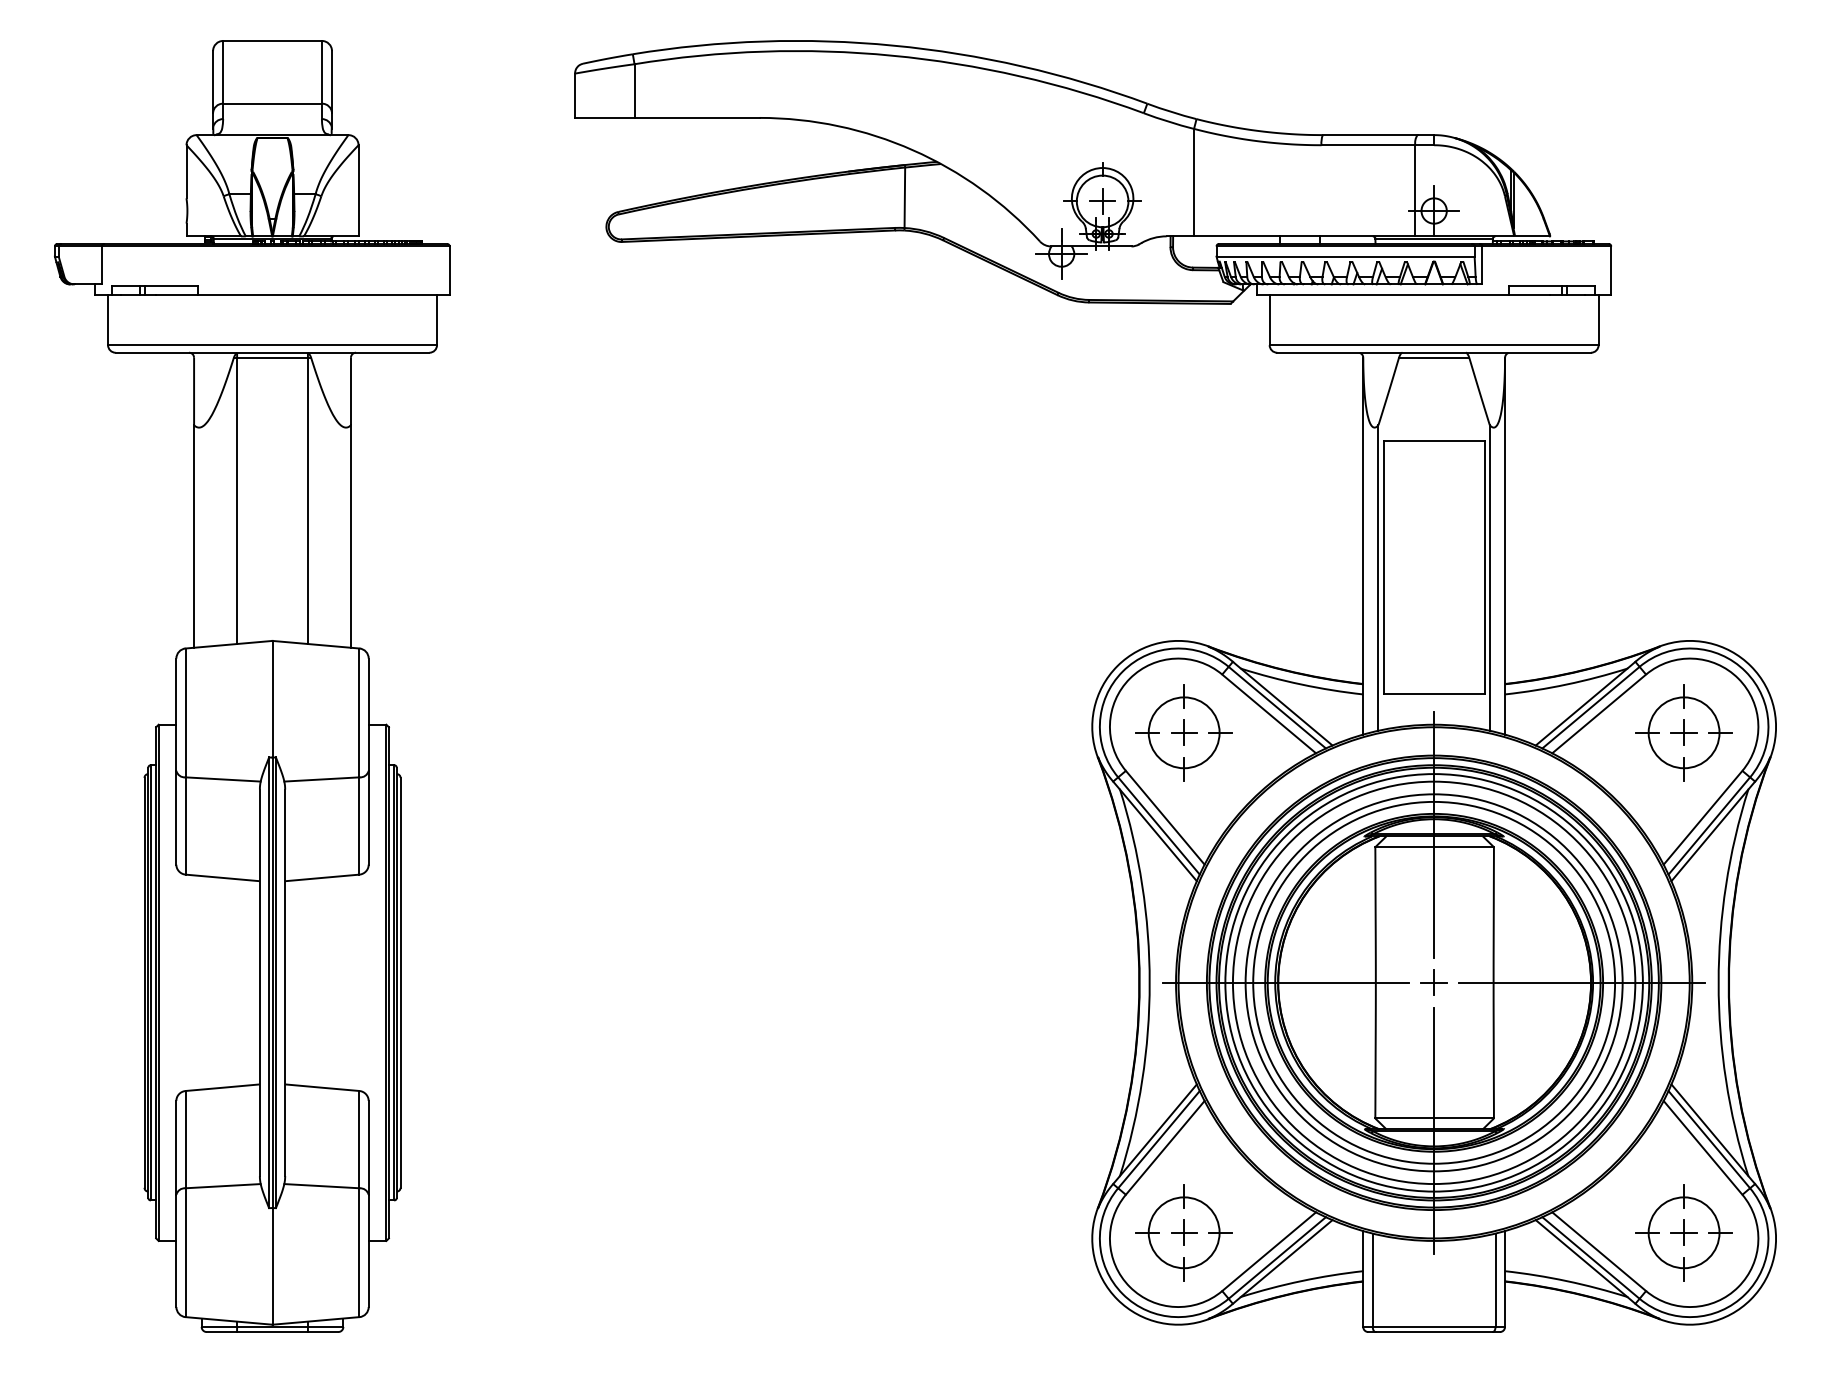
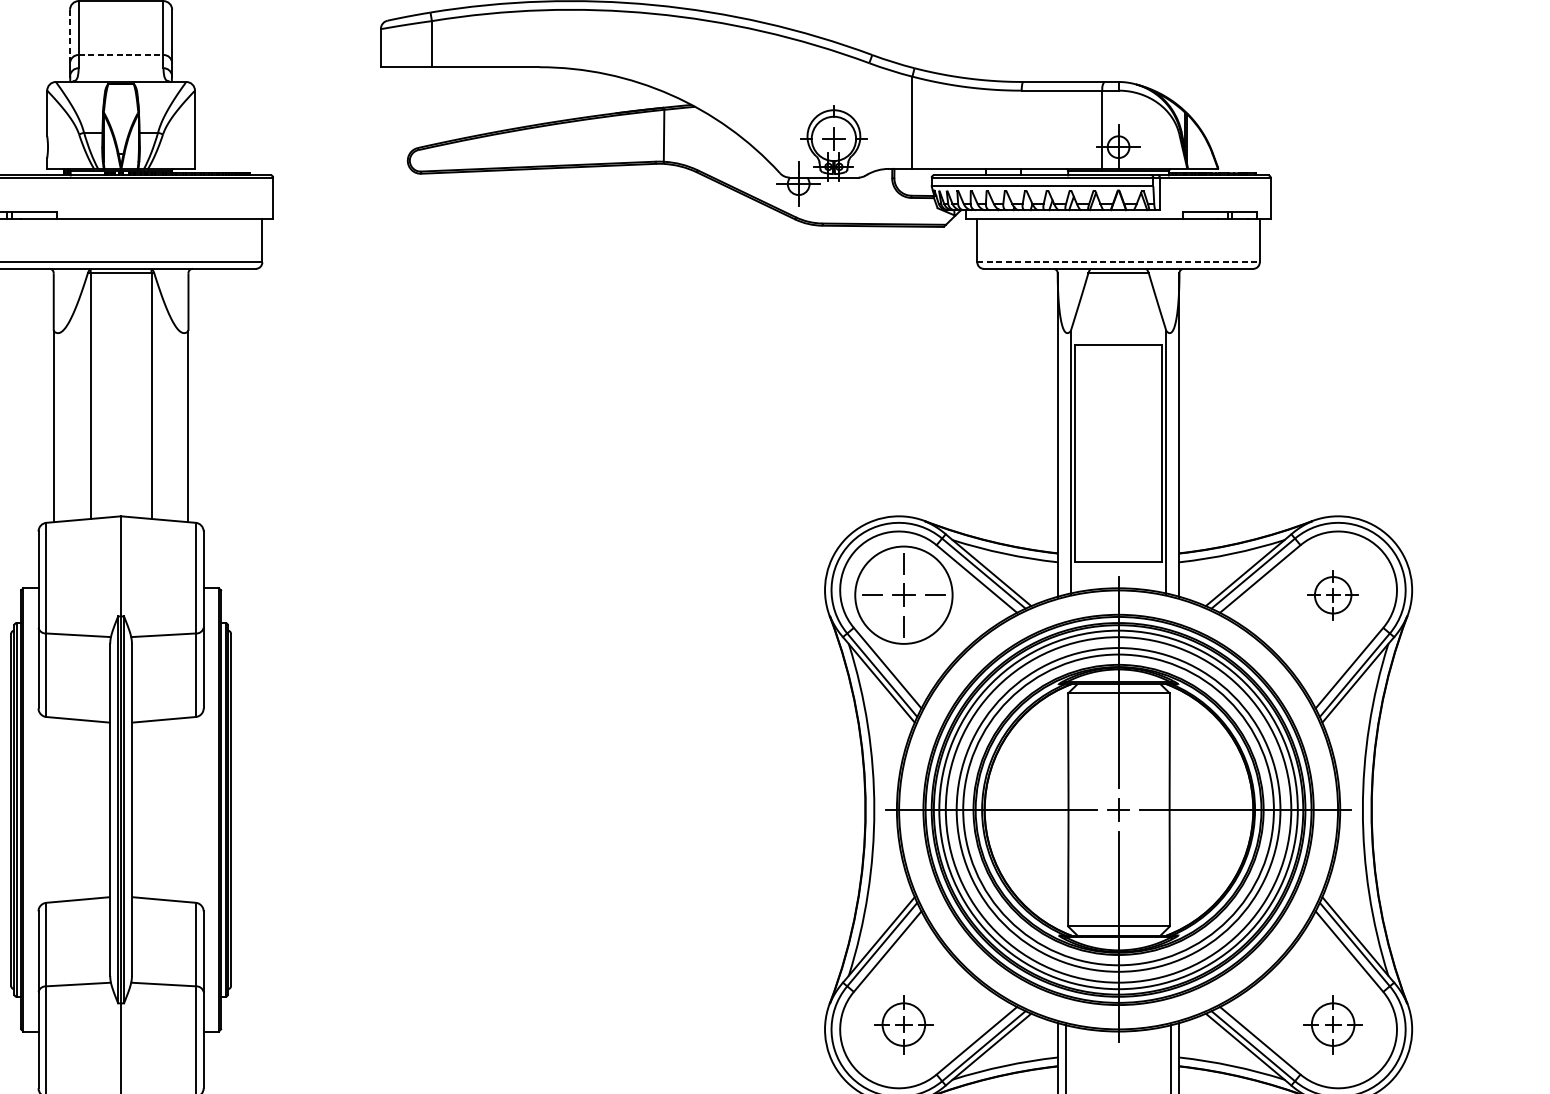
line: (213, 81) -> (70, 35), solid -> dashed
line: (273, 103) -> (121, 54), solid -> dashed
line: (1434, 345) -> (1118, 262), solid -> dashed
circle: (1183, 732) -> (903, 594), size x1.6
part: (1683, 732) -> (1332, 594), size x0.6
part: (1183, 1232) -> (903, 1024), size x0.7
part: (1683, 1232) -> (1332, 1024), size x0.7

